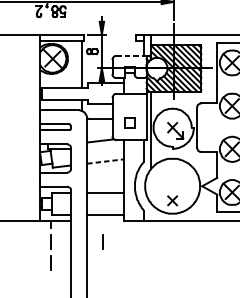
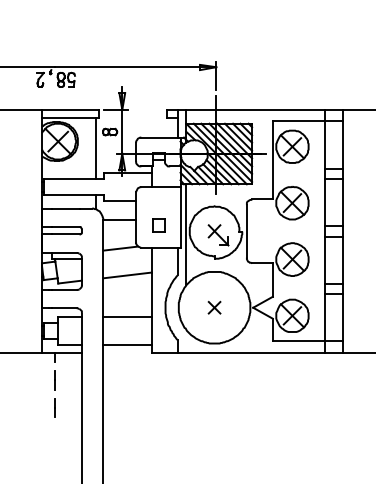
line: (130, 55) -> (159, 137), dashed -> solid
line: (105, 161) -> (127, 275), dashed -> solid
part: (172, 200) -> (214, 307), moved
line: (102, 242) -> (122, 380), removed

